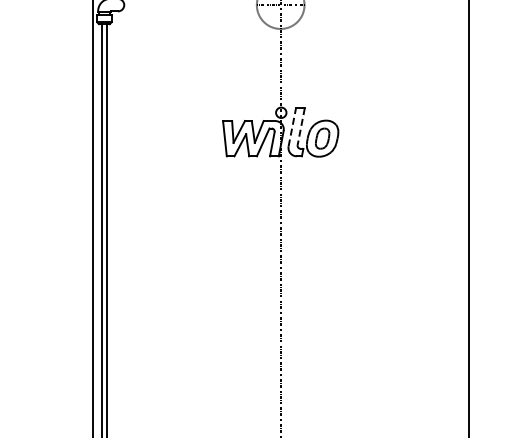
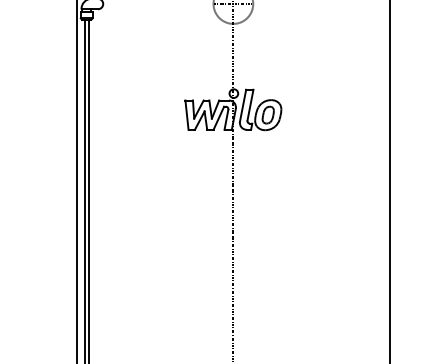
line: (292, 126) -> (243, 105), dashed -> solid
line: (301, 126) -> (250, 105), dashed -> solid

